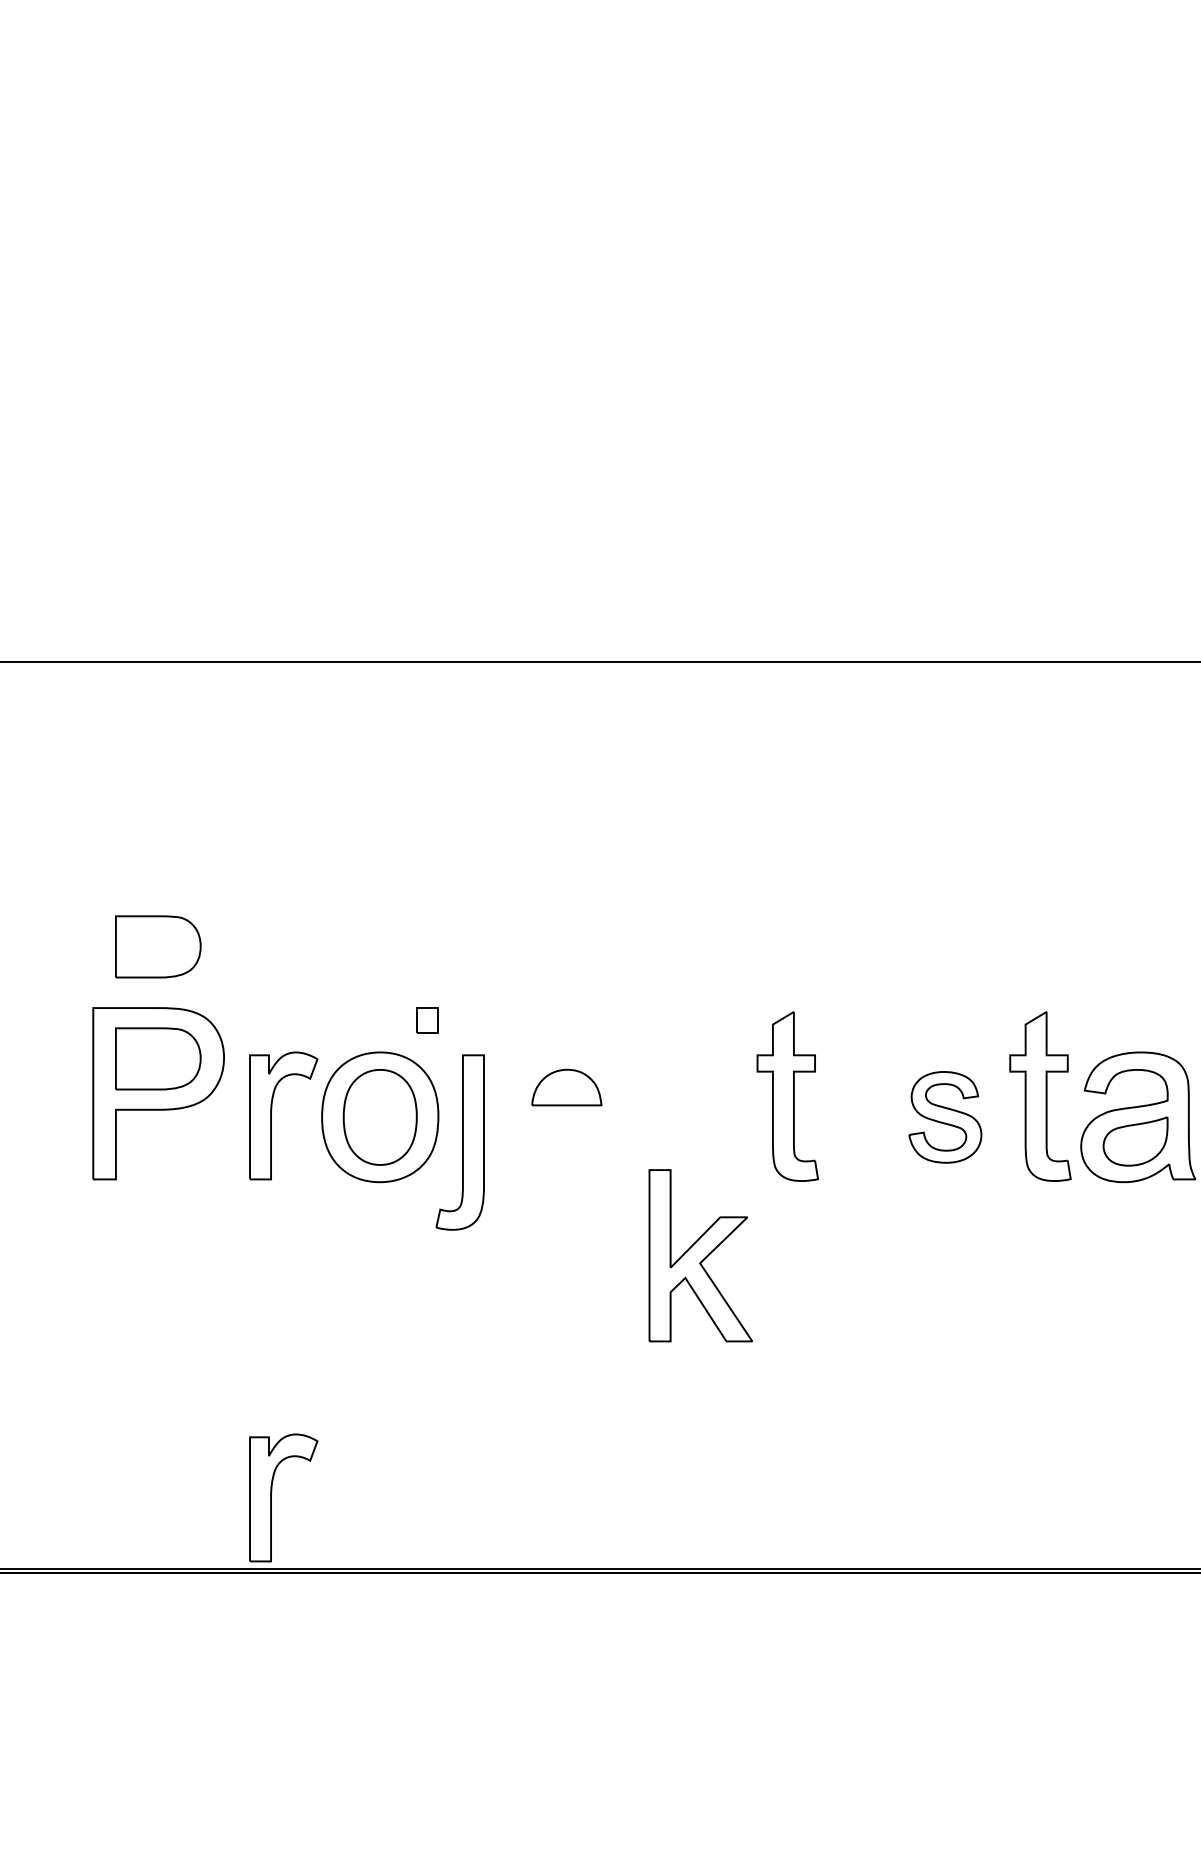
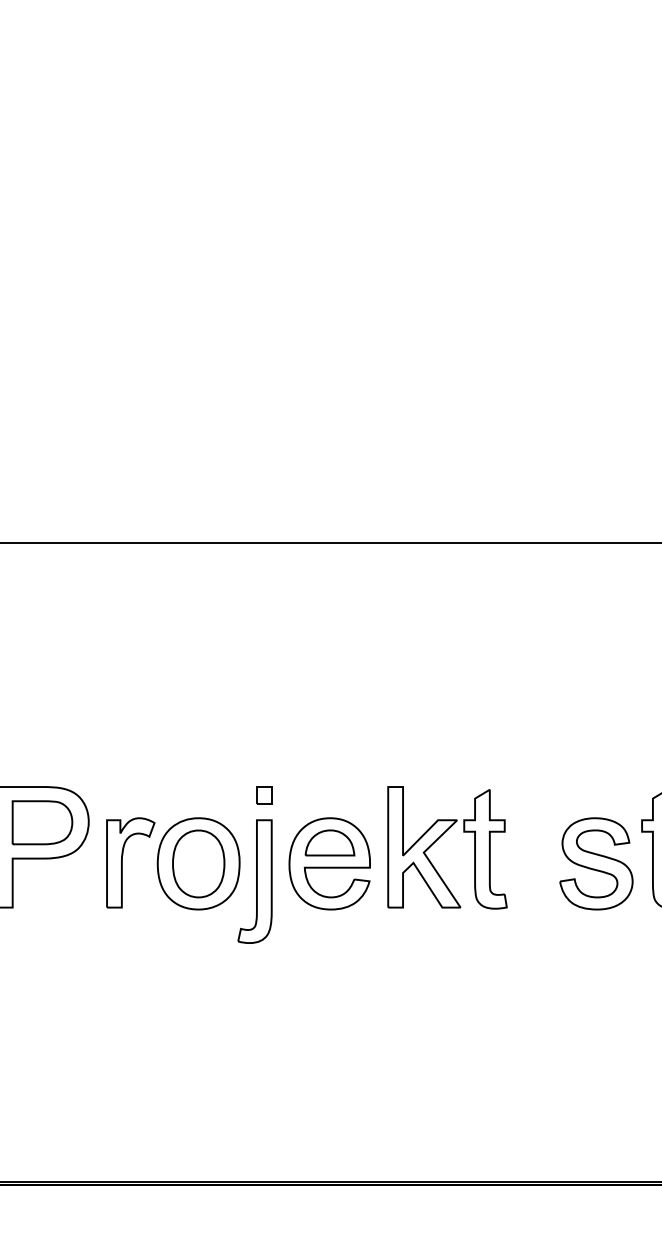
part: (158, 946) -> (42, 743), removed
part: (427, 1020) -> (264, 795), moved
part: (566, 1117) -> (329, 864), added
part: (945, 1117) -> (596, 864), size x1.43
part: (700, 1255) -> (424, 847), moved
part: (271, 1497) -> (122, 1131), removed

